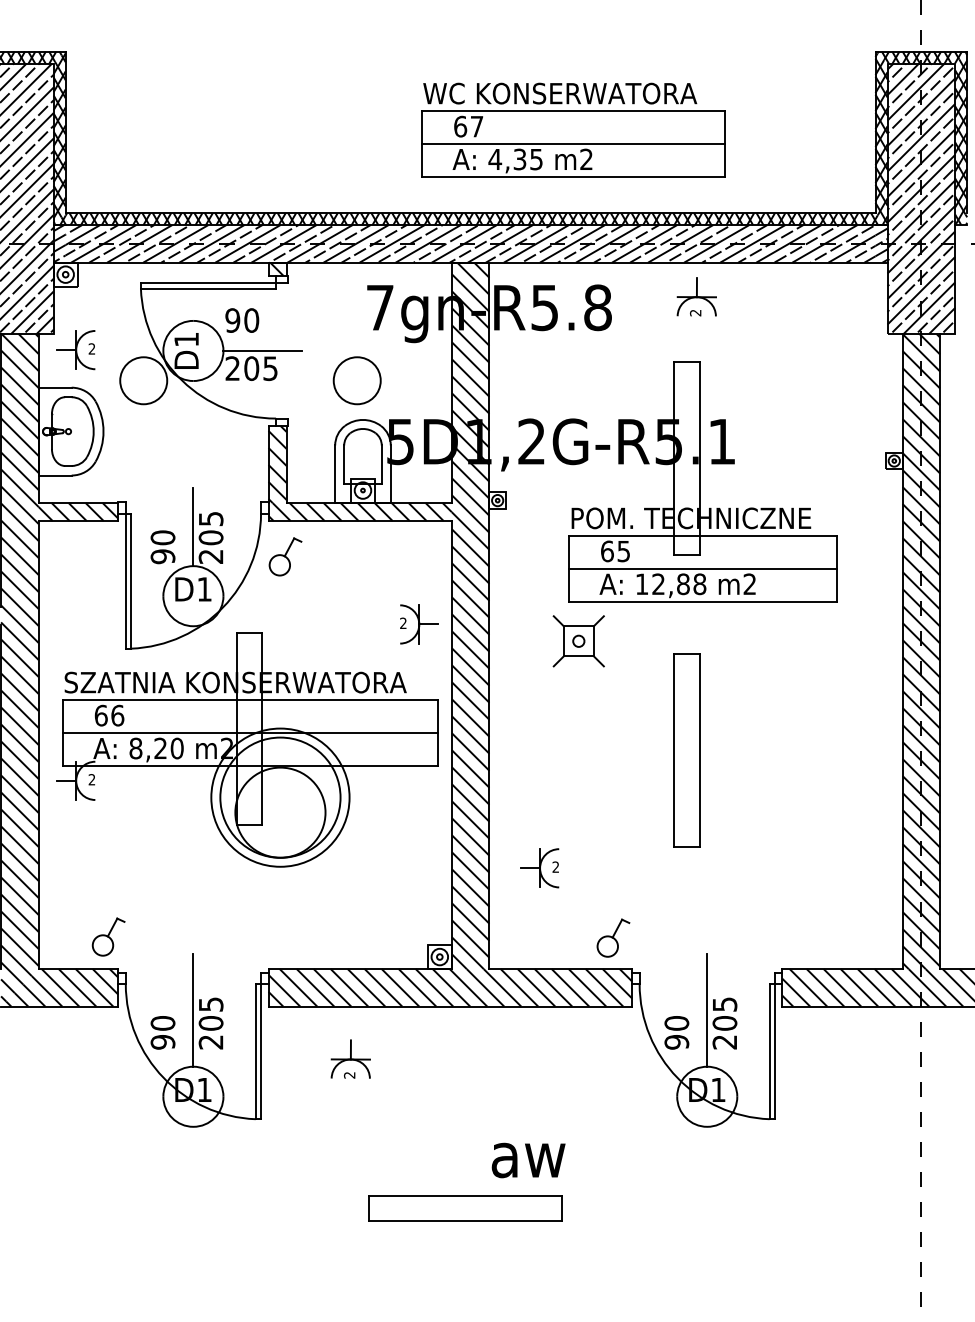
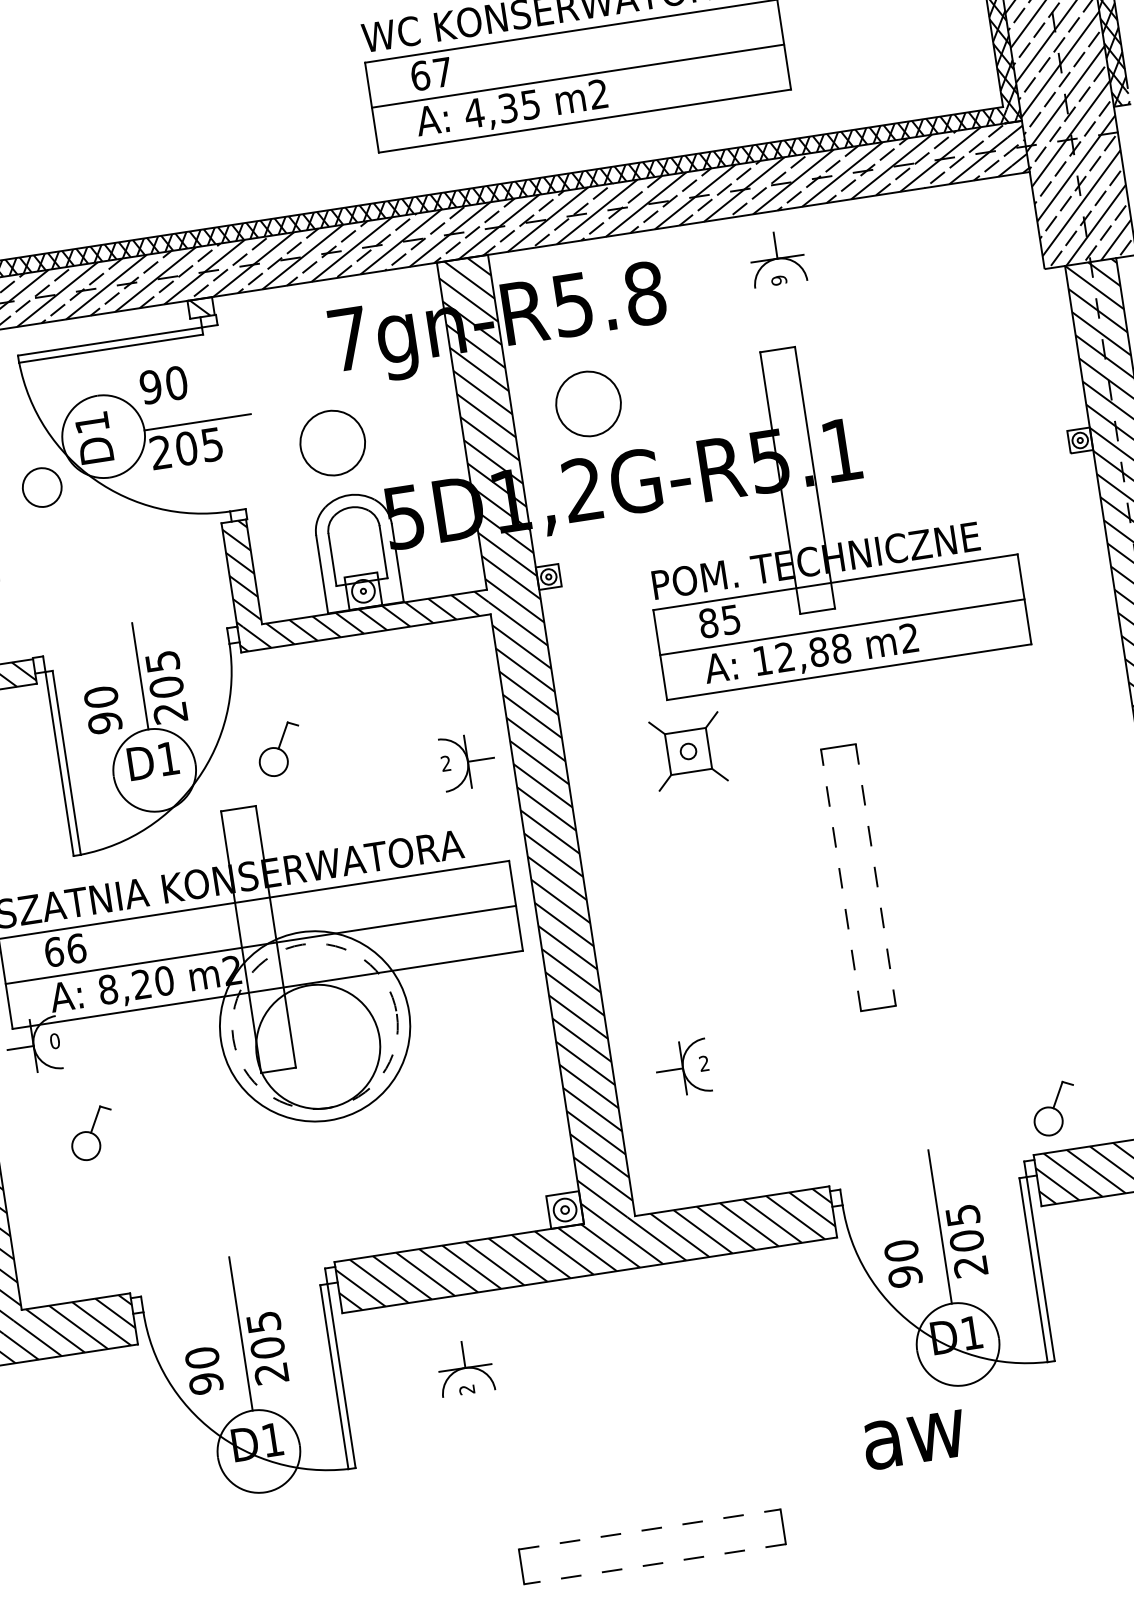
text: (695, 312) -> (778, 279), 2 -> 9
circle: (143, 380) -> (41, 487), size x0.6
circle: (544, 380) -> (587, 403), added
text: (607, 551) -> (708, 623), 65 -> 85
part: (285, 556) -> (279, 748), moved
line: (674, 750) -> (841, 880), solid -> dashed
line: (699, 751) -> (875, 876), solid -> dashed
text: (91, 779) -> (54, 1040), 2 -> 0
circle: (280, 797) -> (315, 1026), solid -> dashed
part: (108, 936) -> (91, 1132), moved
part: (613, 937) -> (1054, 1107), moved
text: (528, 1160) -> (914, 1439), moved
line: (465, 1195) -> (649, 1529), solid -> dashed
line: (464, 1221) -> (653, 1564), solid -> dashed

